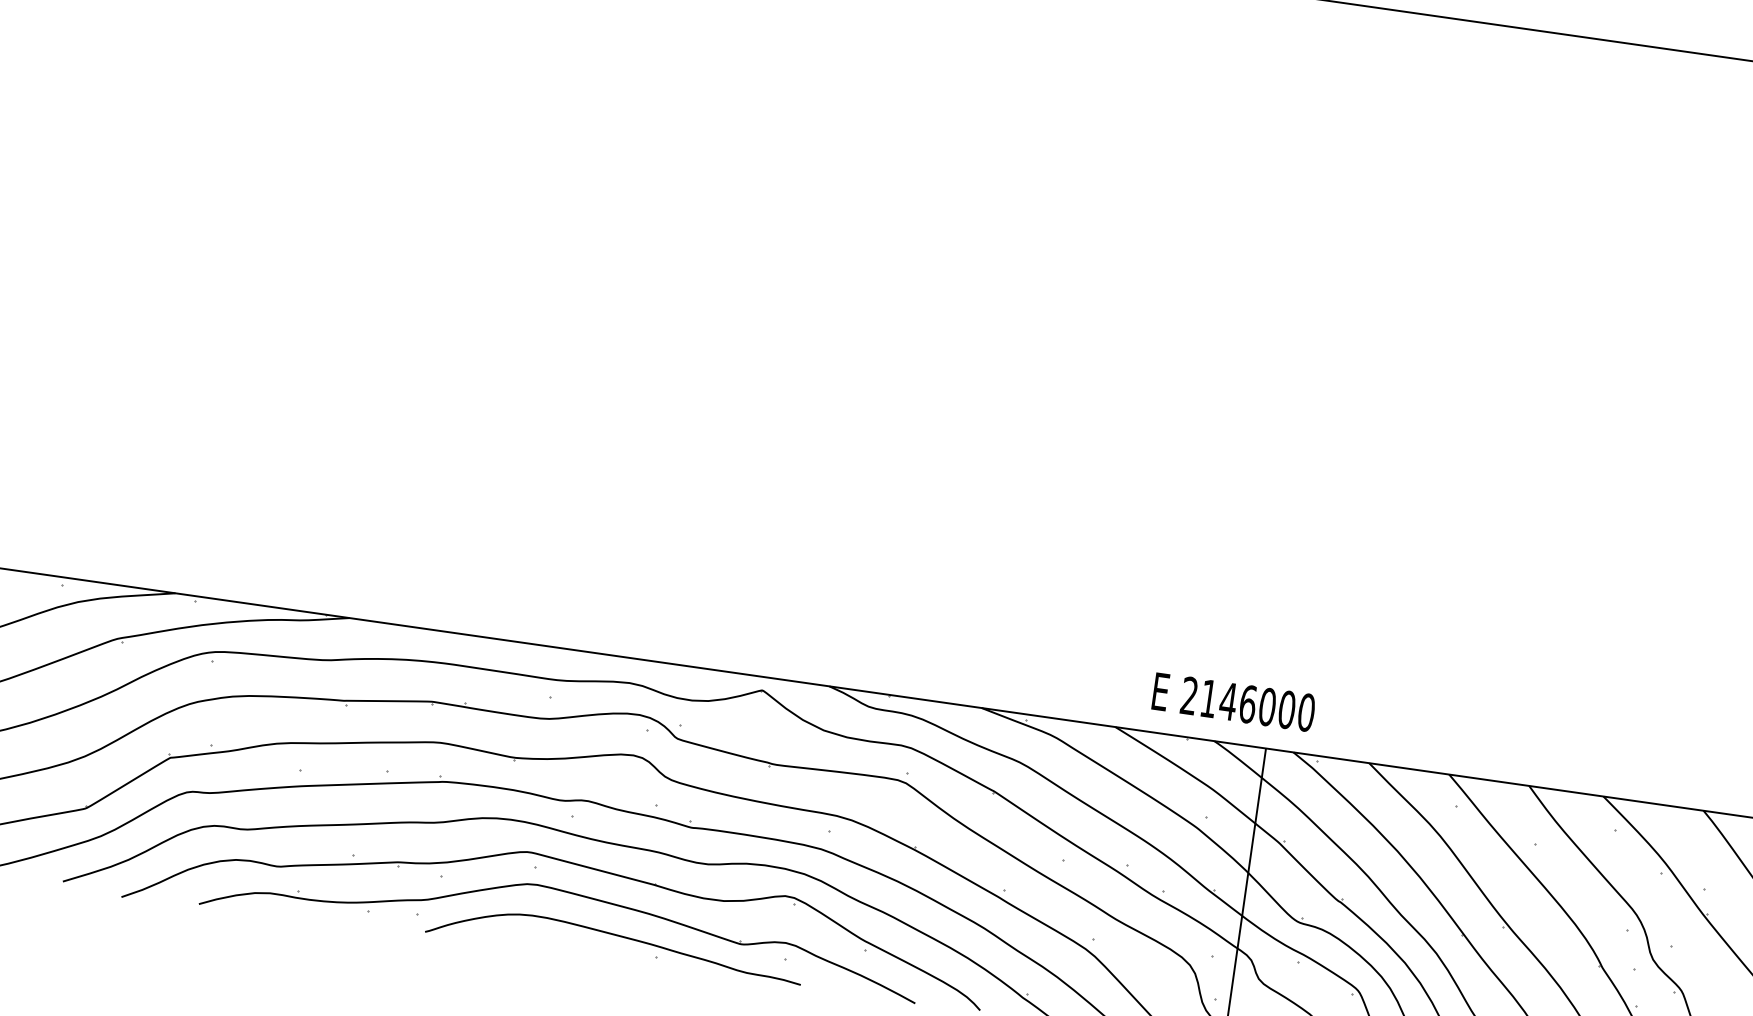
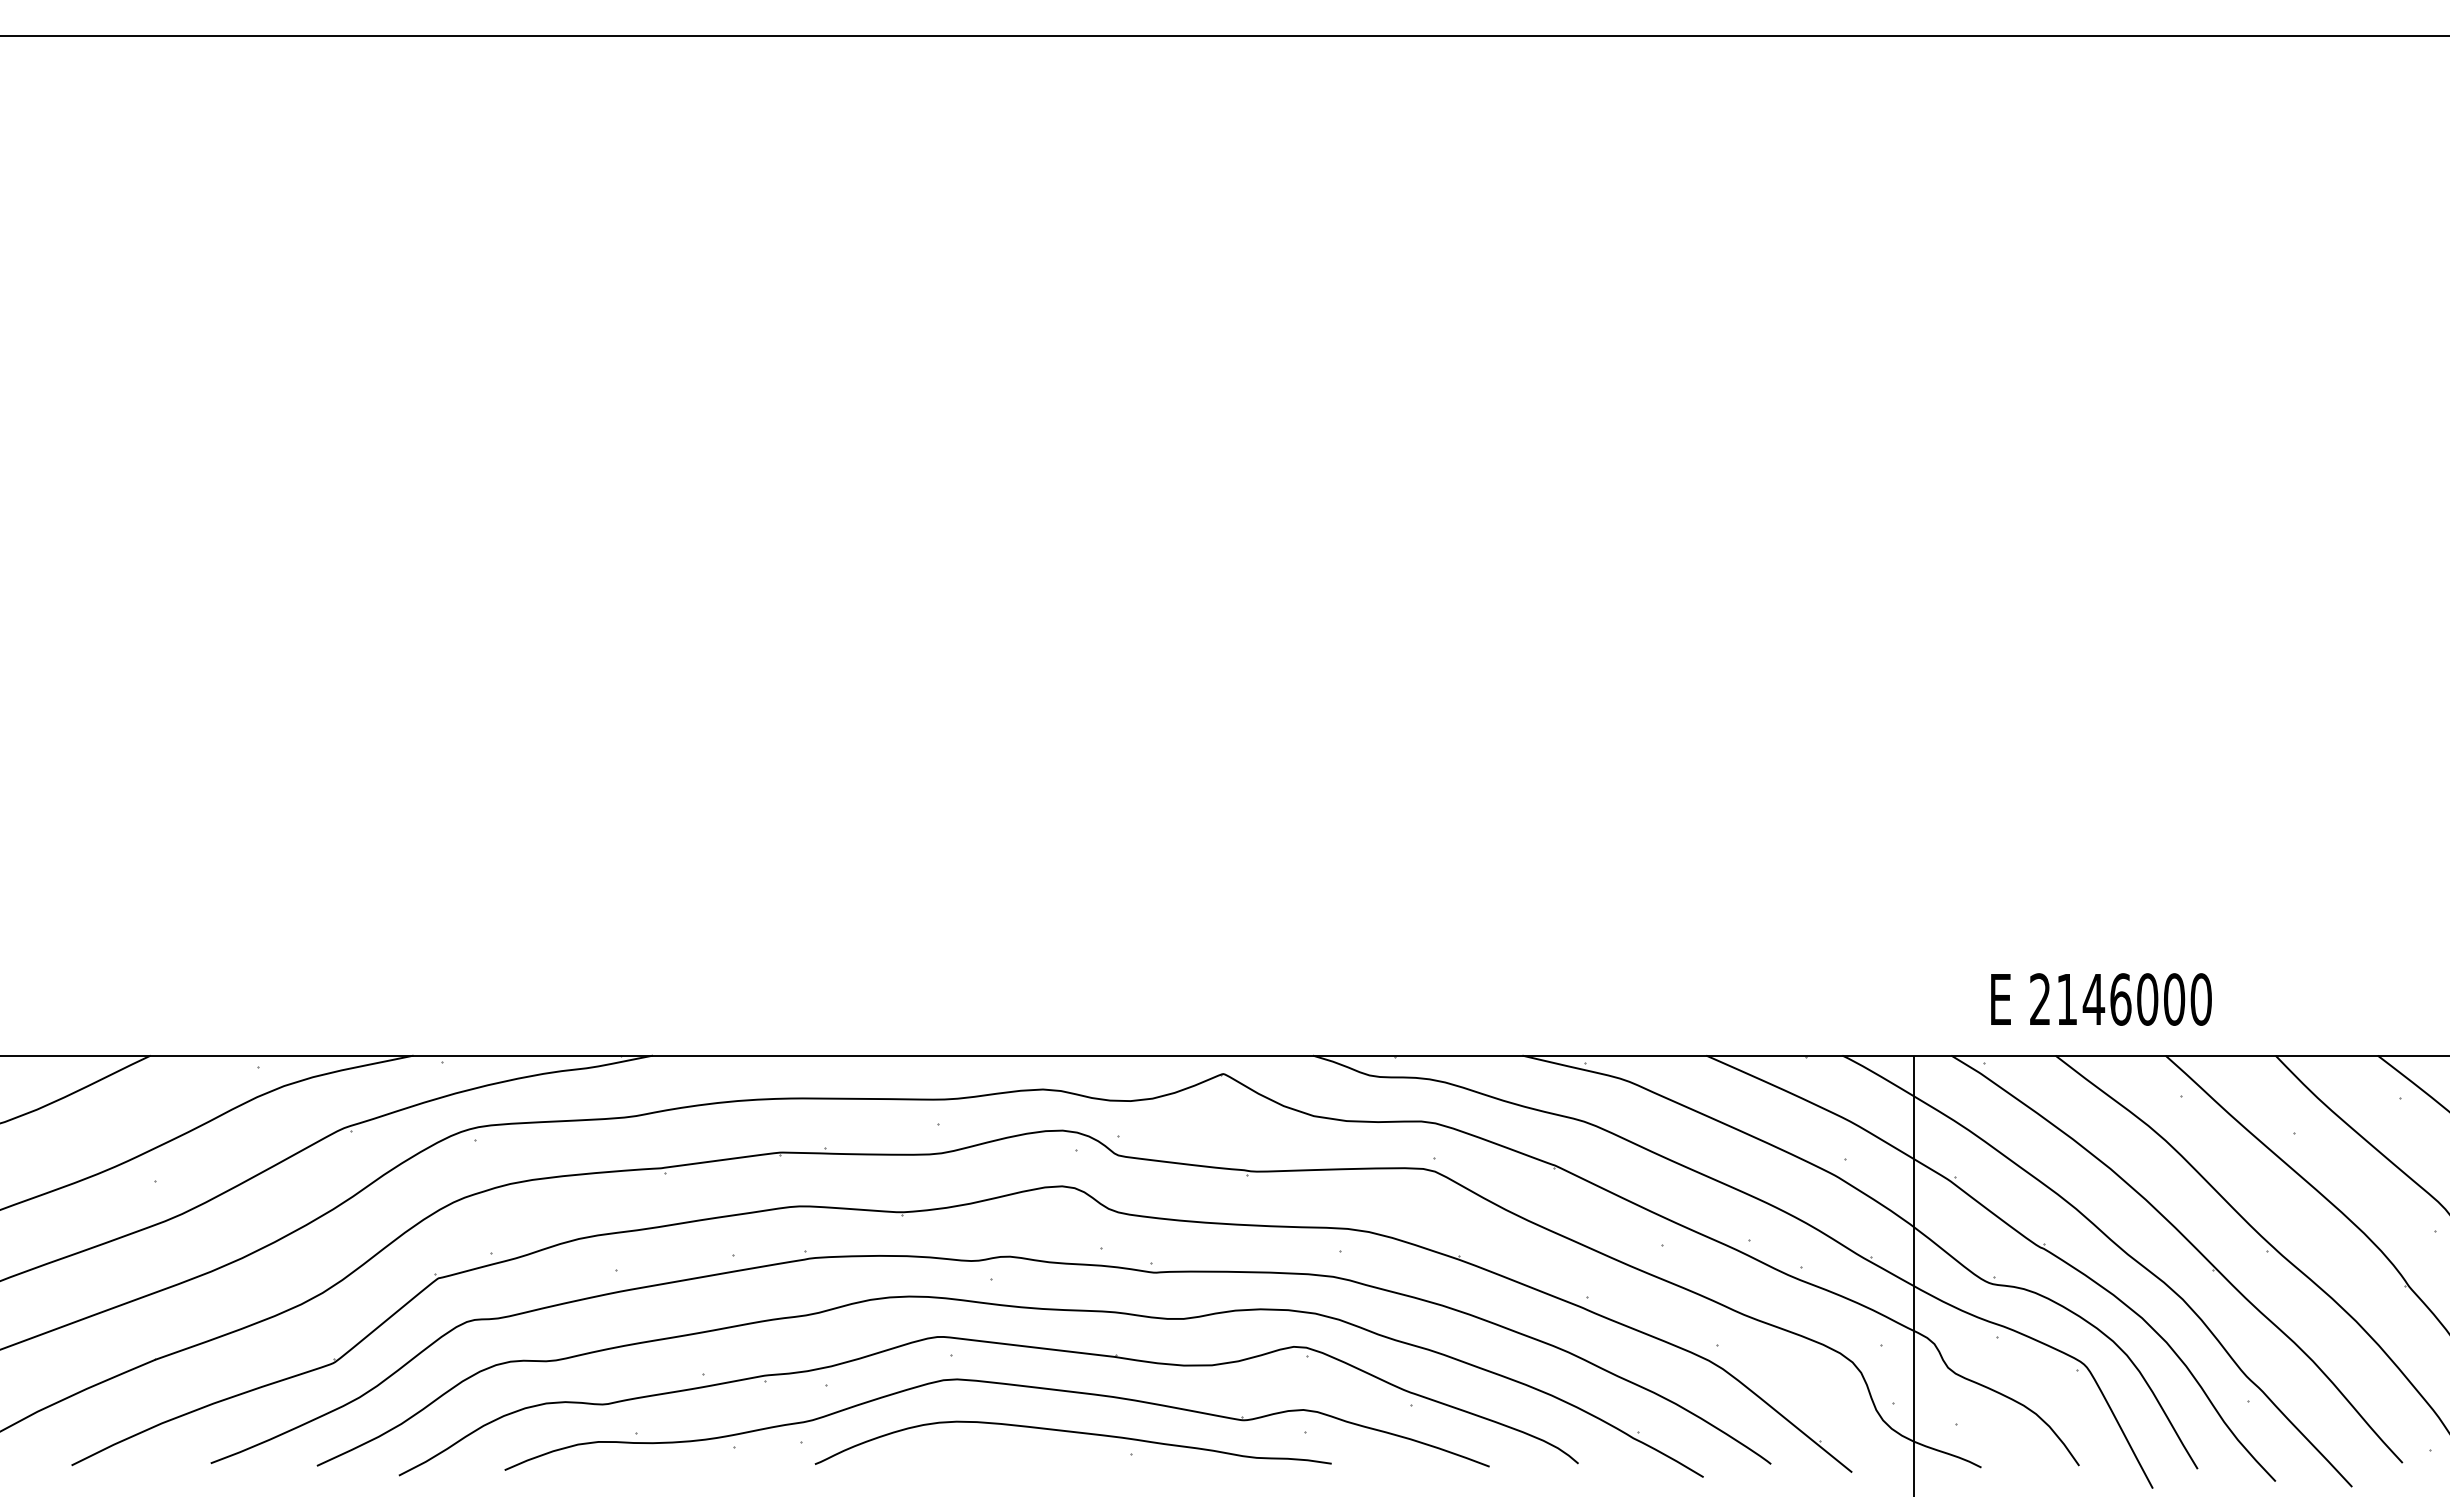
text: (1233, 702) -> (2101, 999), moved

